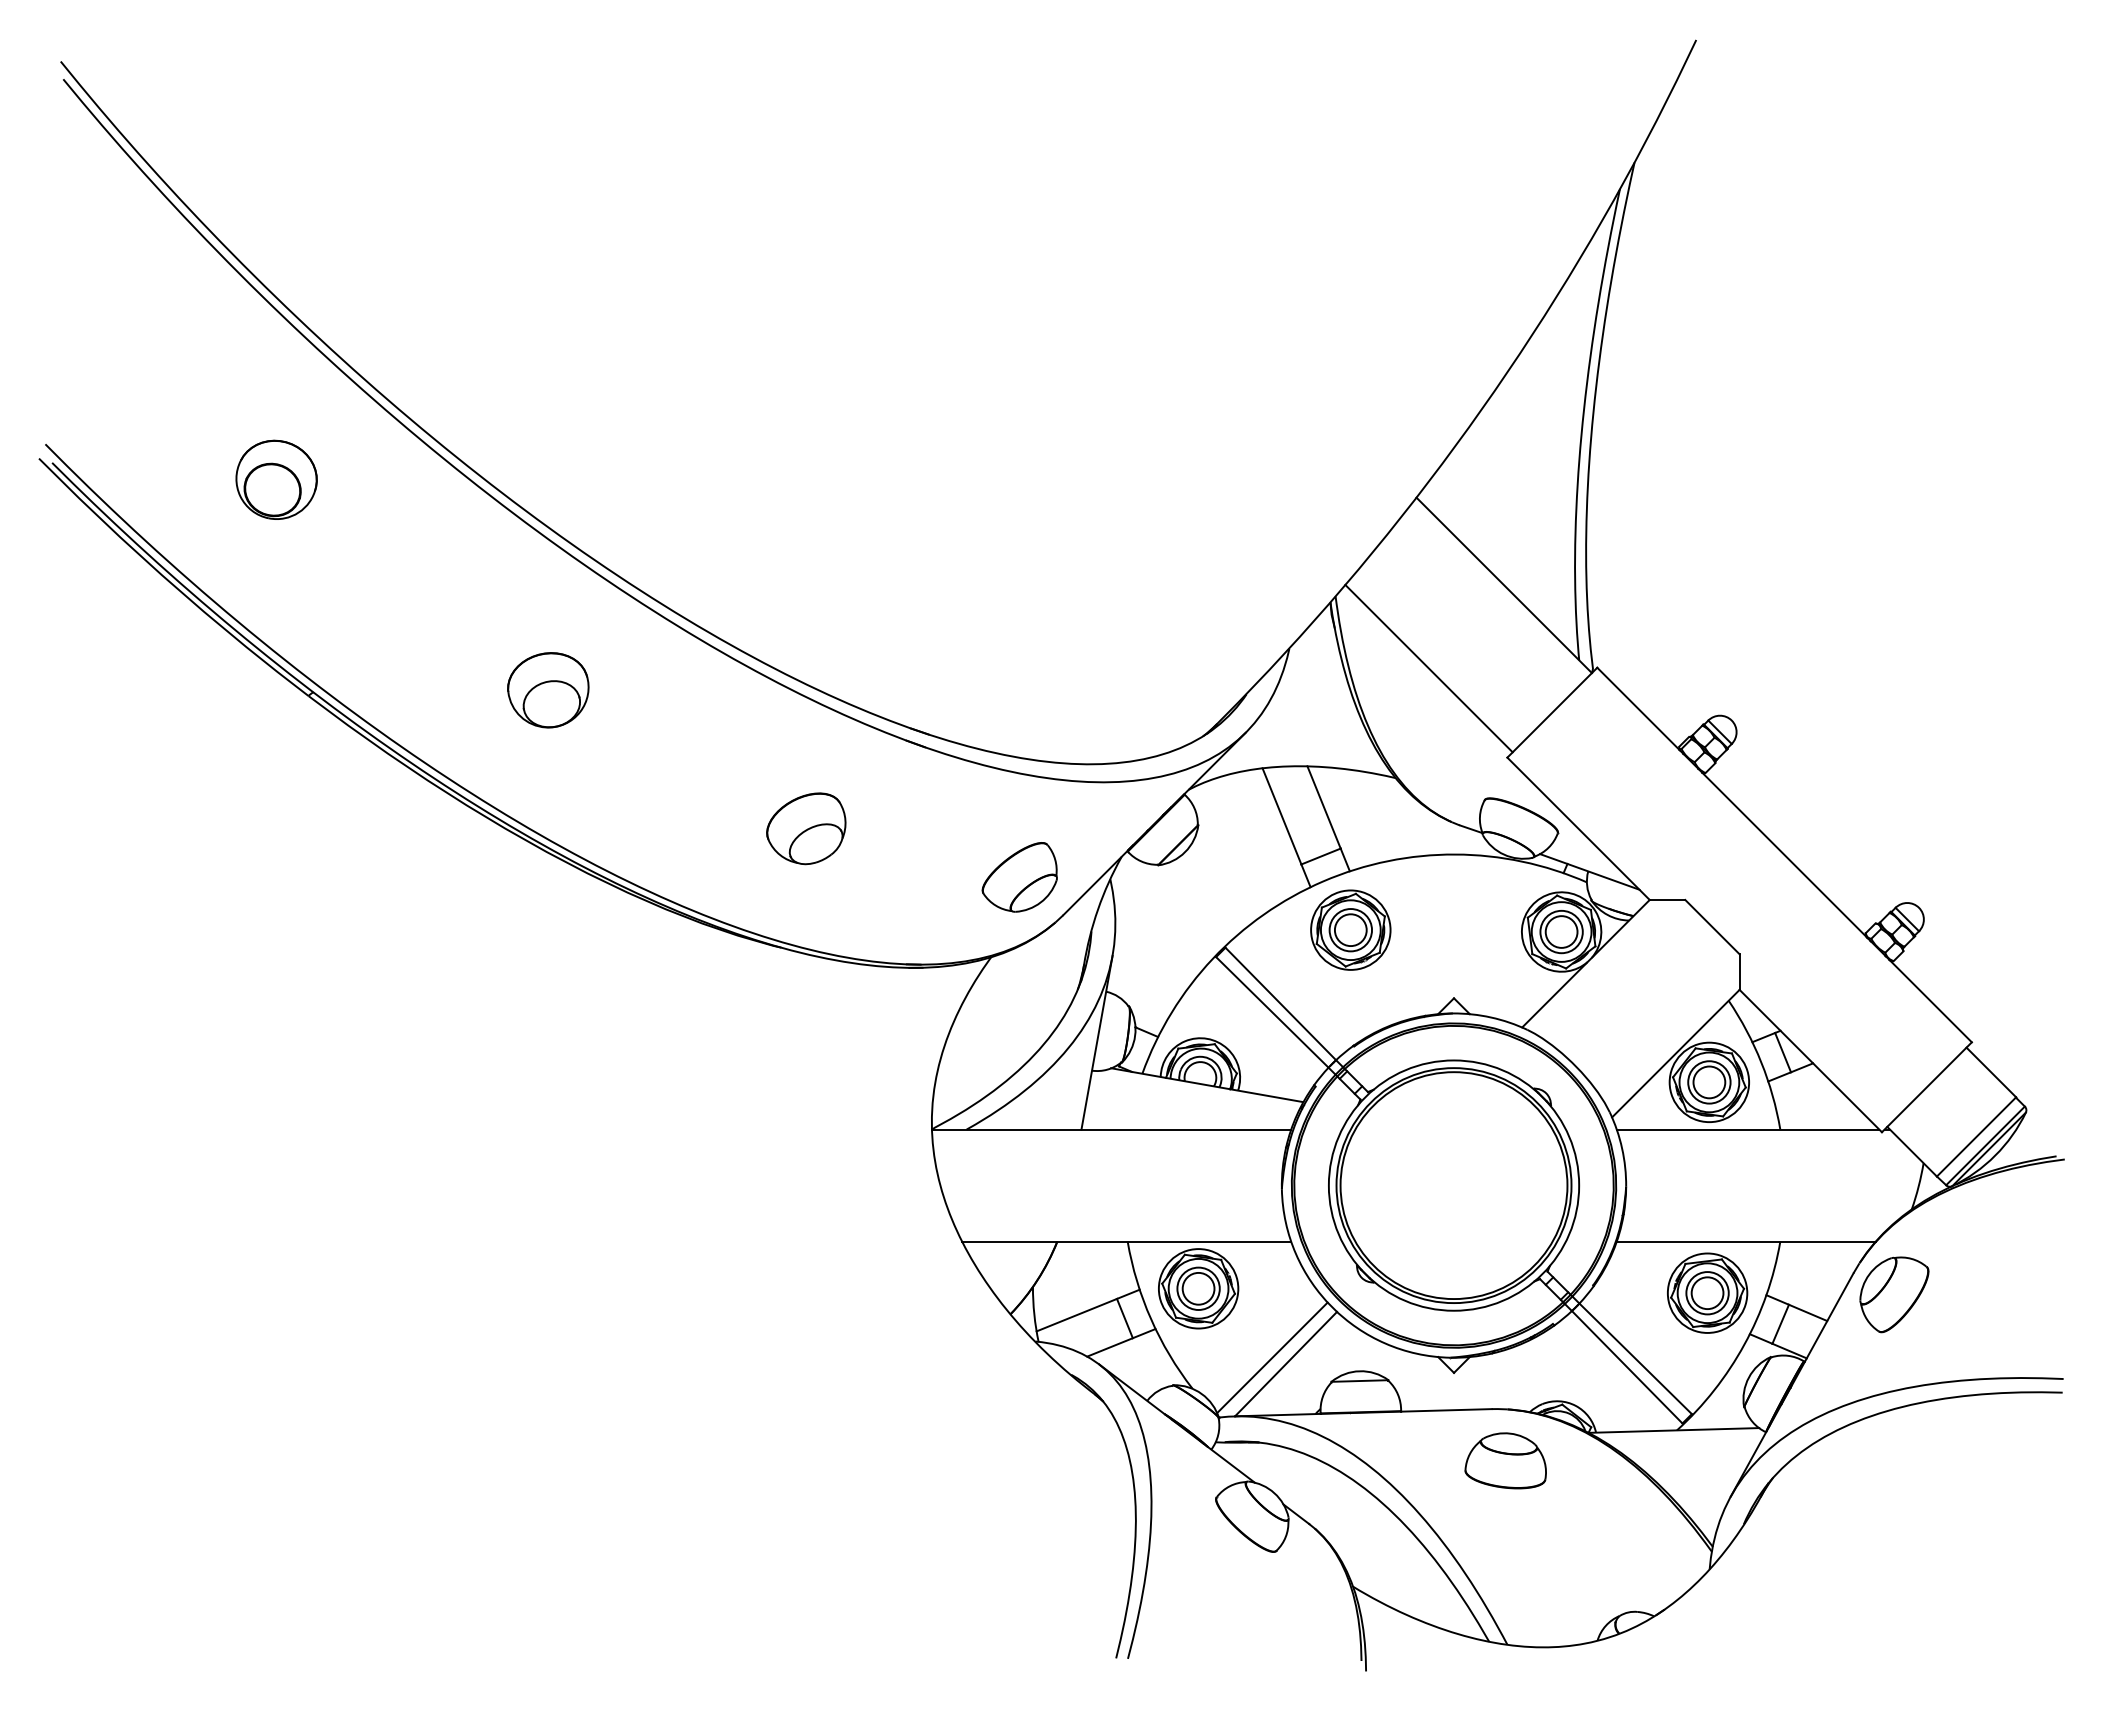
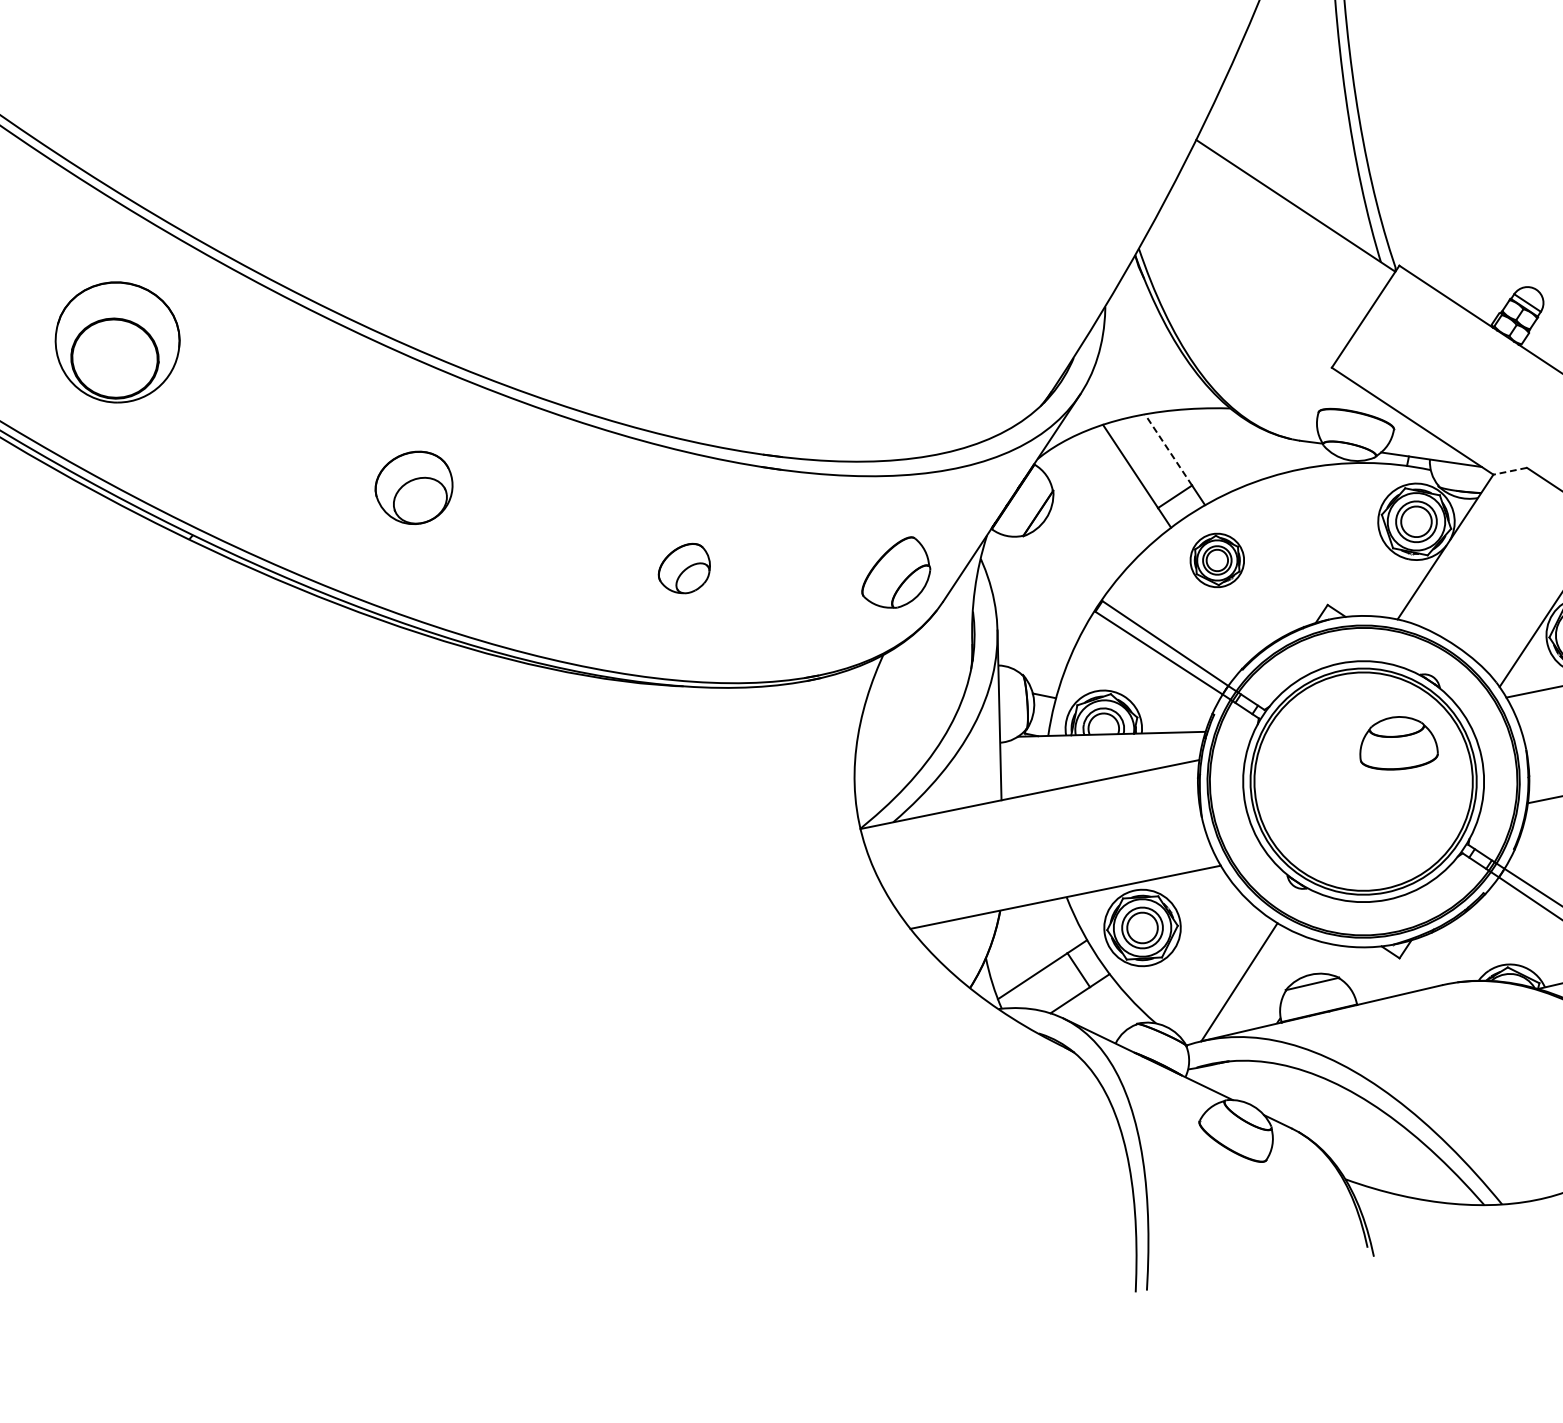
part: (276, 479) -> (117, 341), size x1.6
line: (1428, 668) -> (1240, 298), removed
line: (1323, 807) -> (1167, 450), solid -> dashed
part: (806, 828) -> (684, 569), size x0.7
line: (1667, 899) -> (1510, 470), solid -> dashed
part: (1350, 929) -> (1216, 559), size x0.7
line: (1272, 1357) -> (1225, 978), removed
part: (1505, 1460) -> (1396, 743), moved

